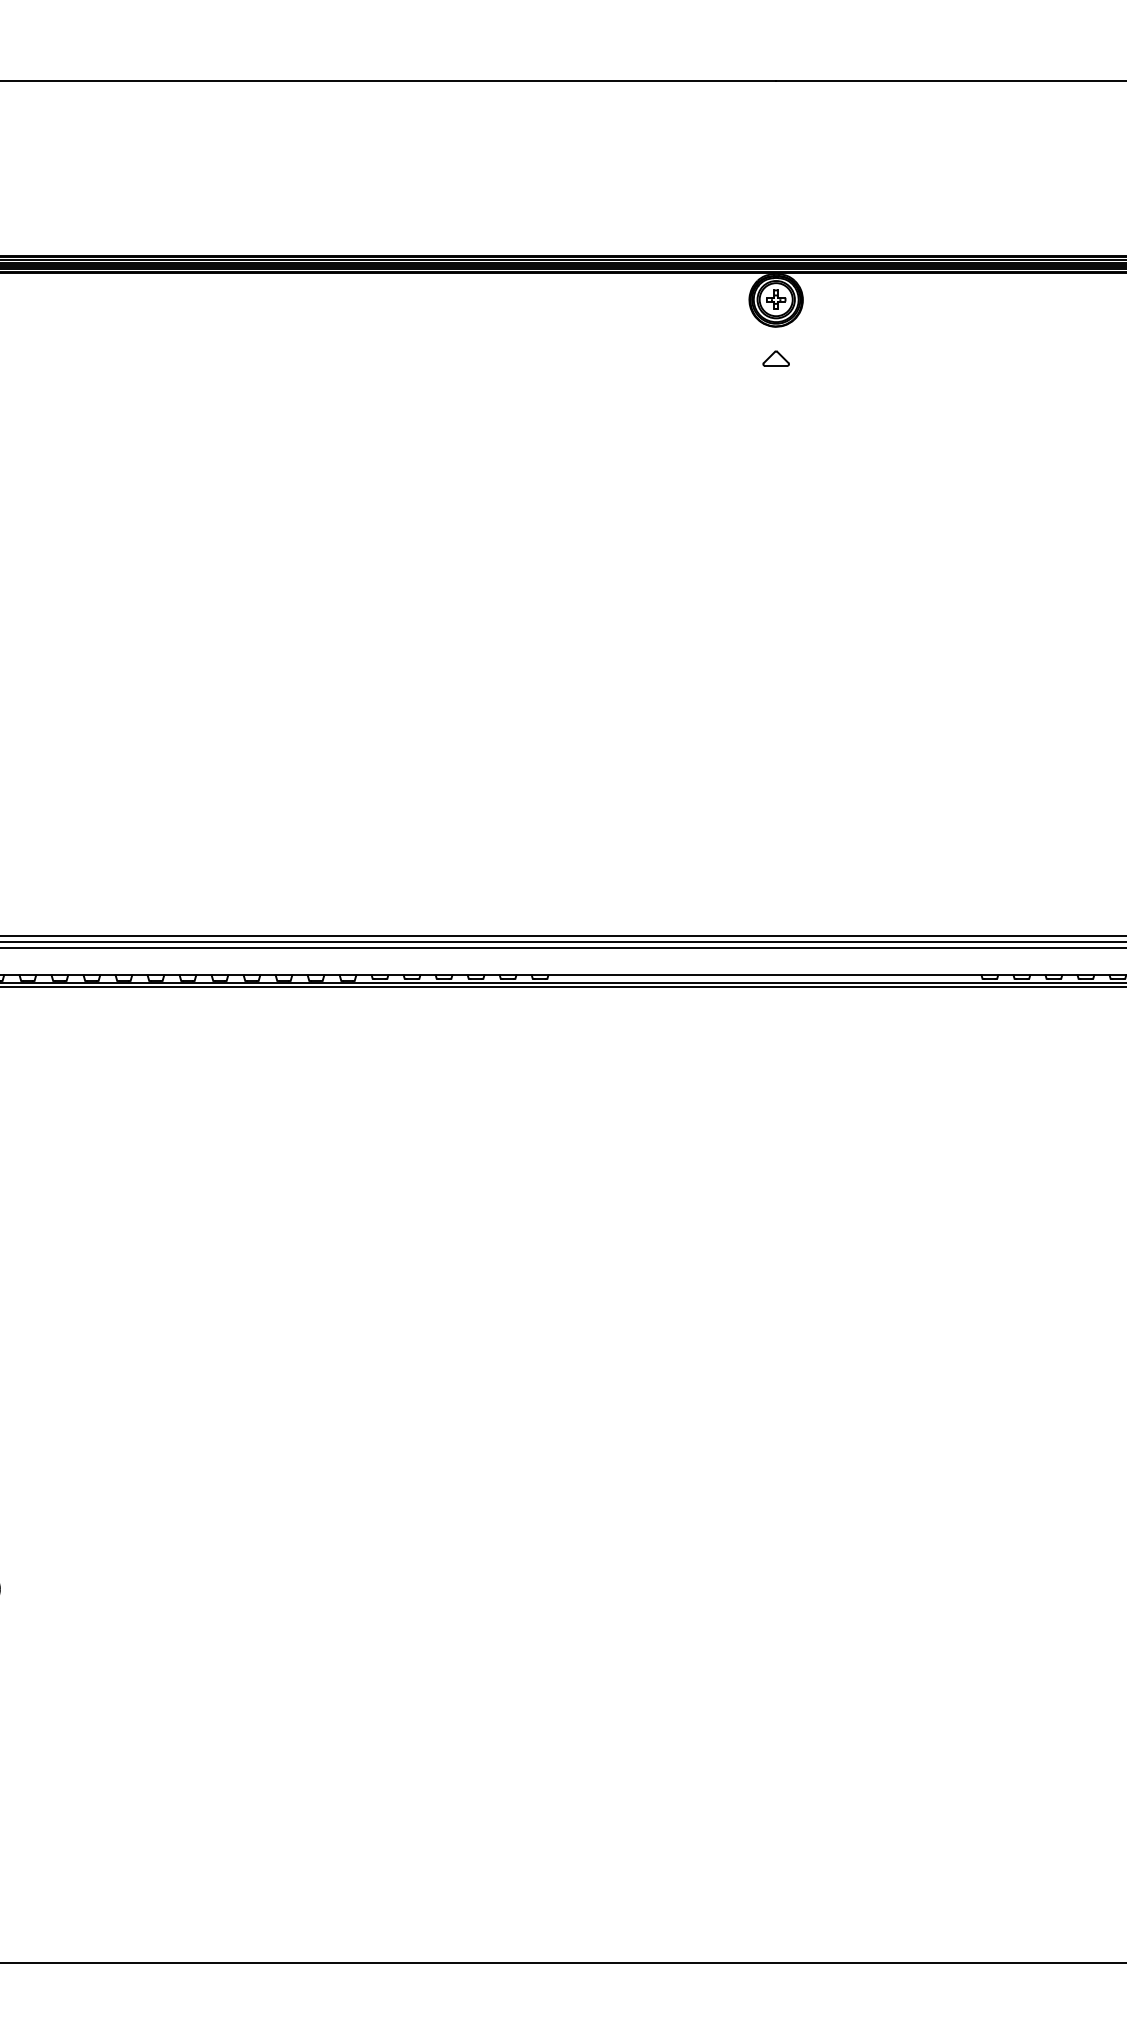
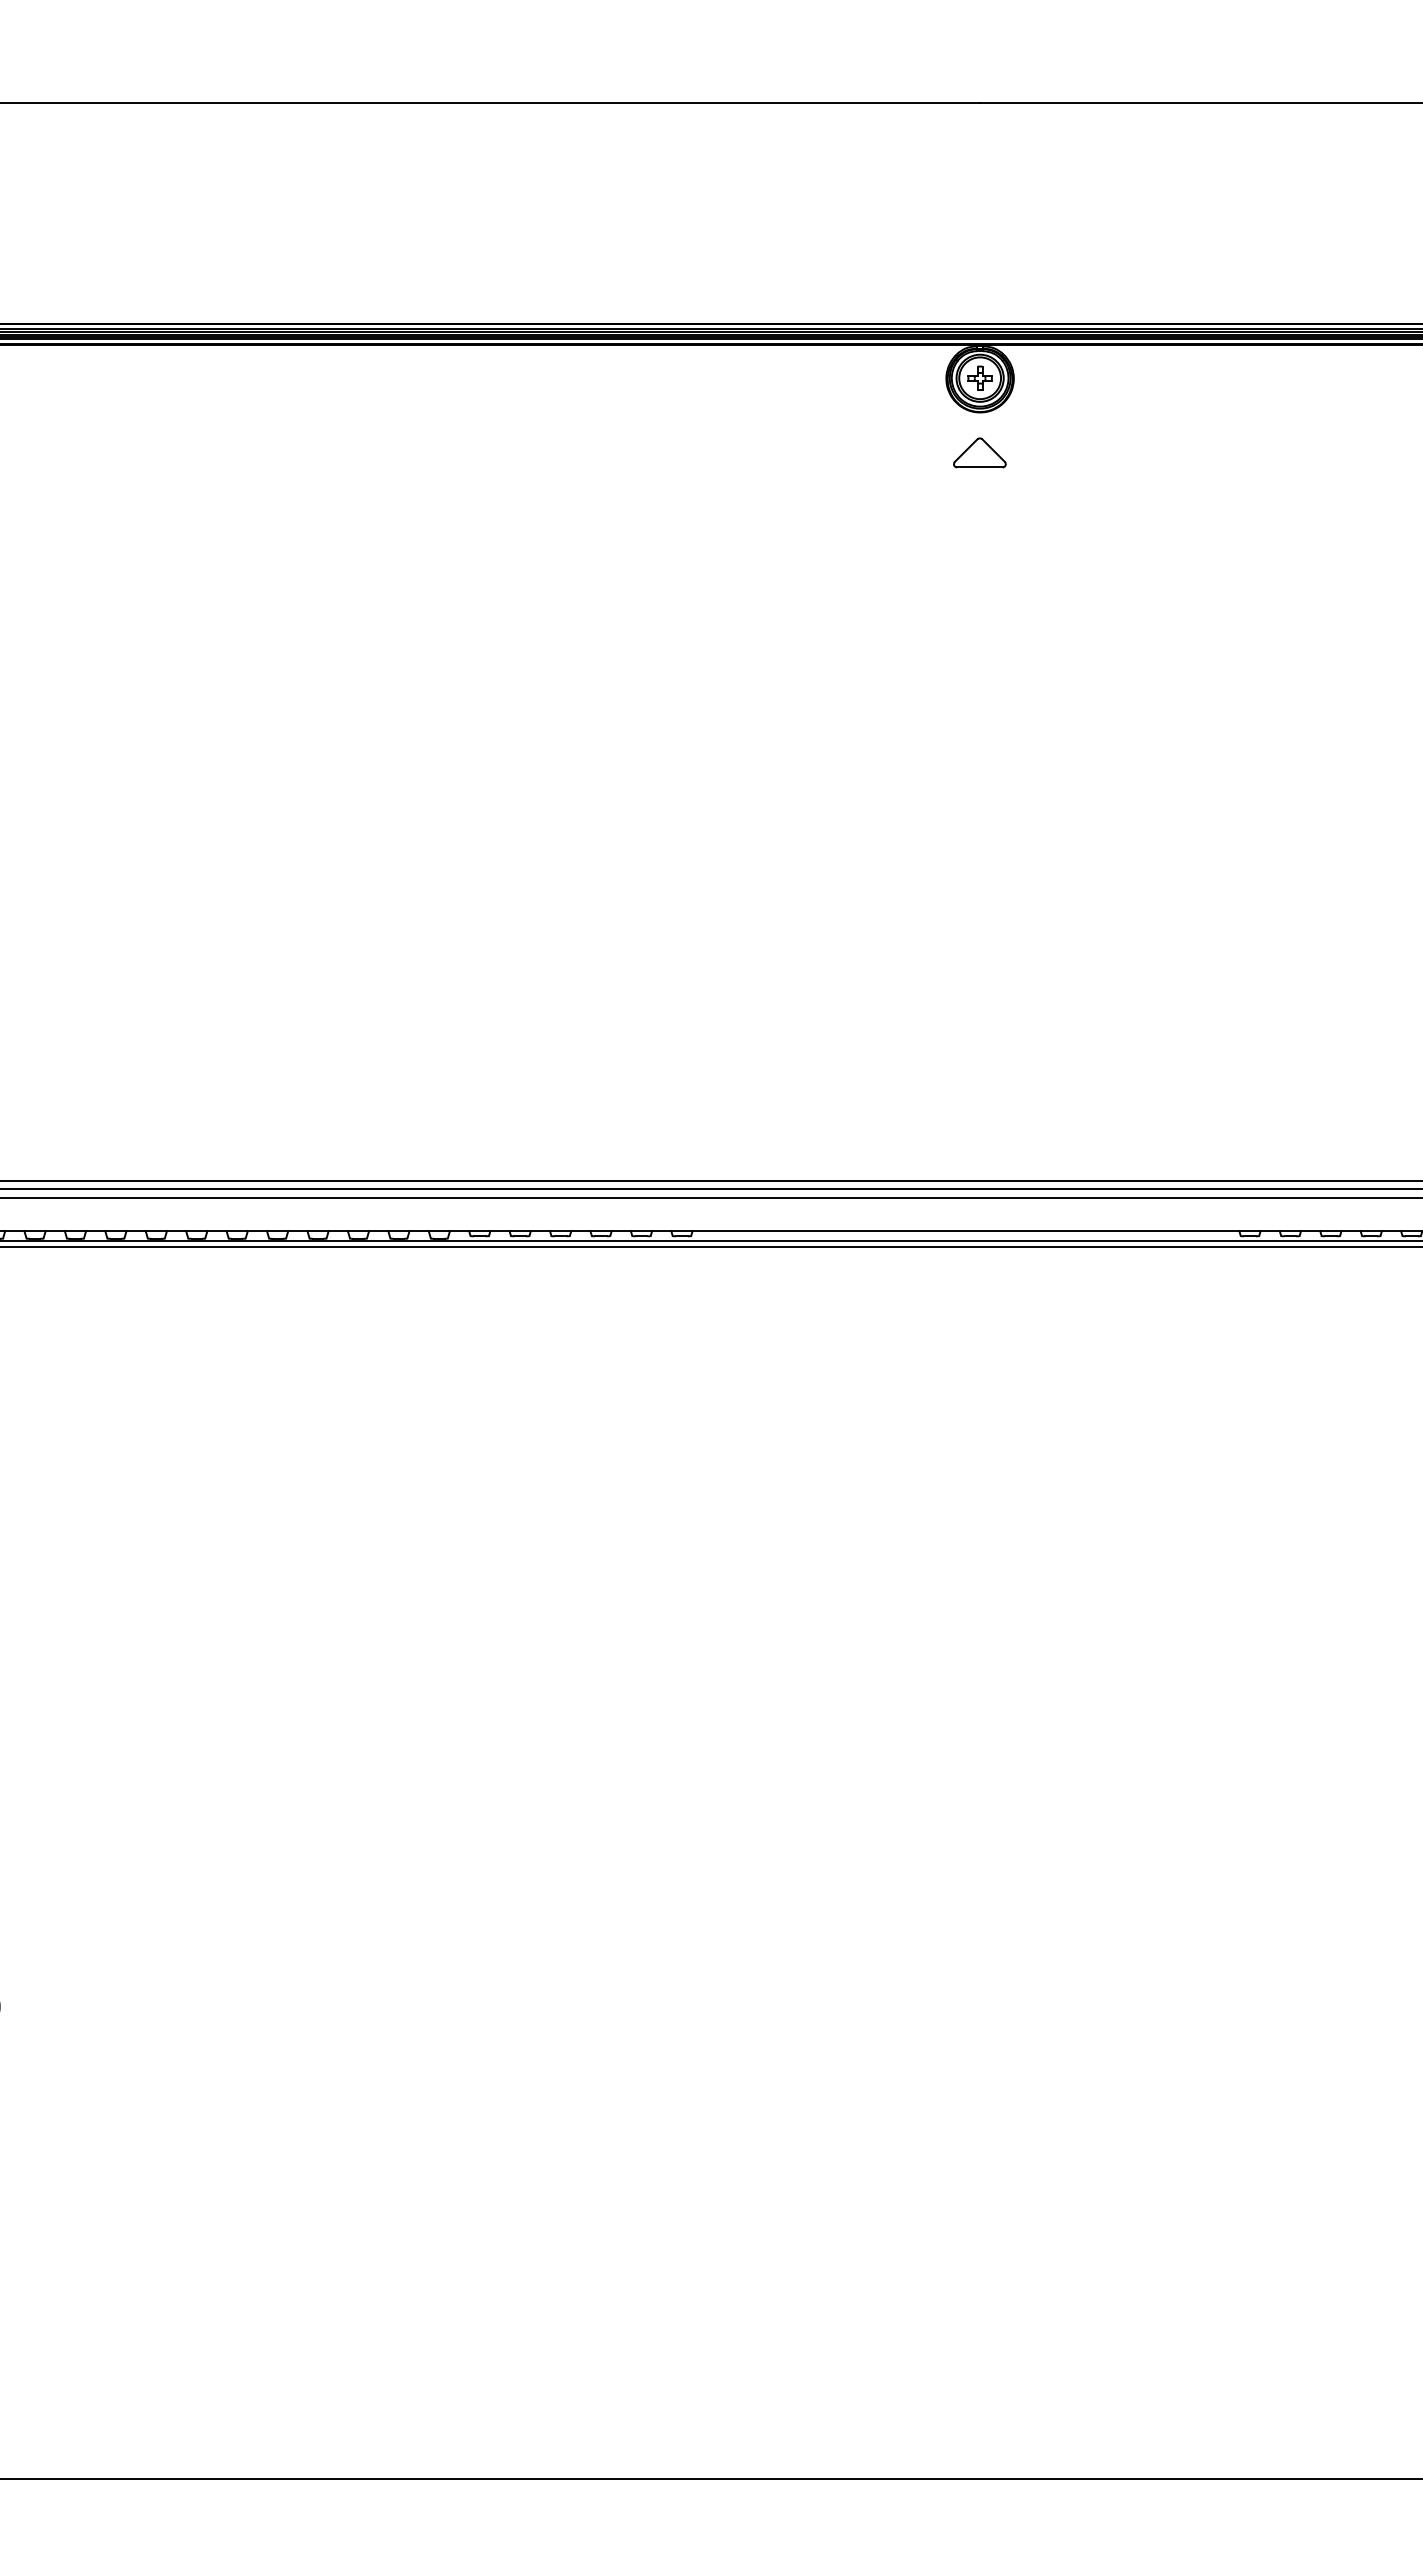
part: (776, 358) -> (980, 452), size x1.6

